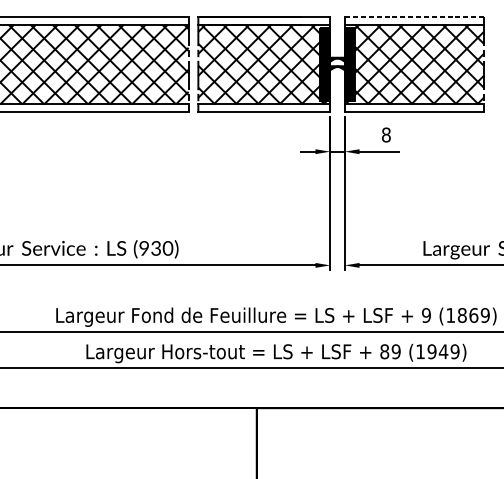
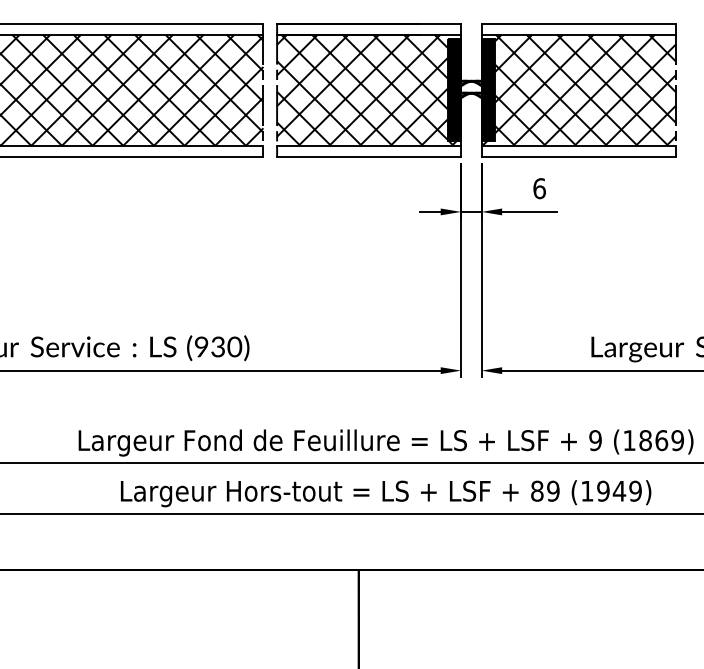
line: (414, 16) -> (578, 23), dashed -> solid
text: (386, 134) -> (539, 188), 8 -> 6

